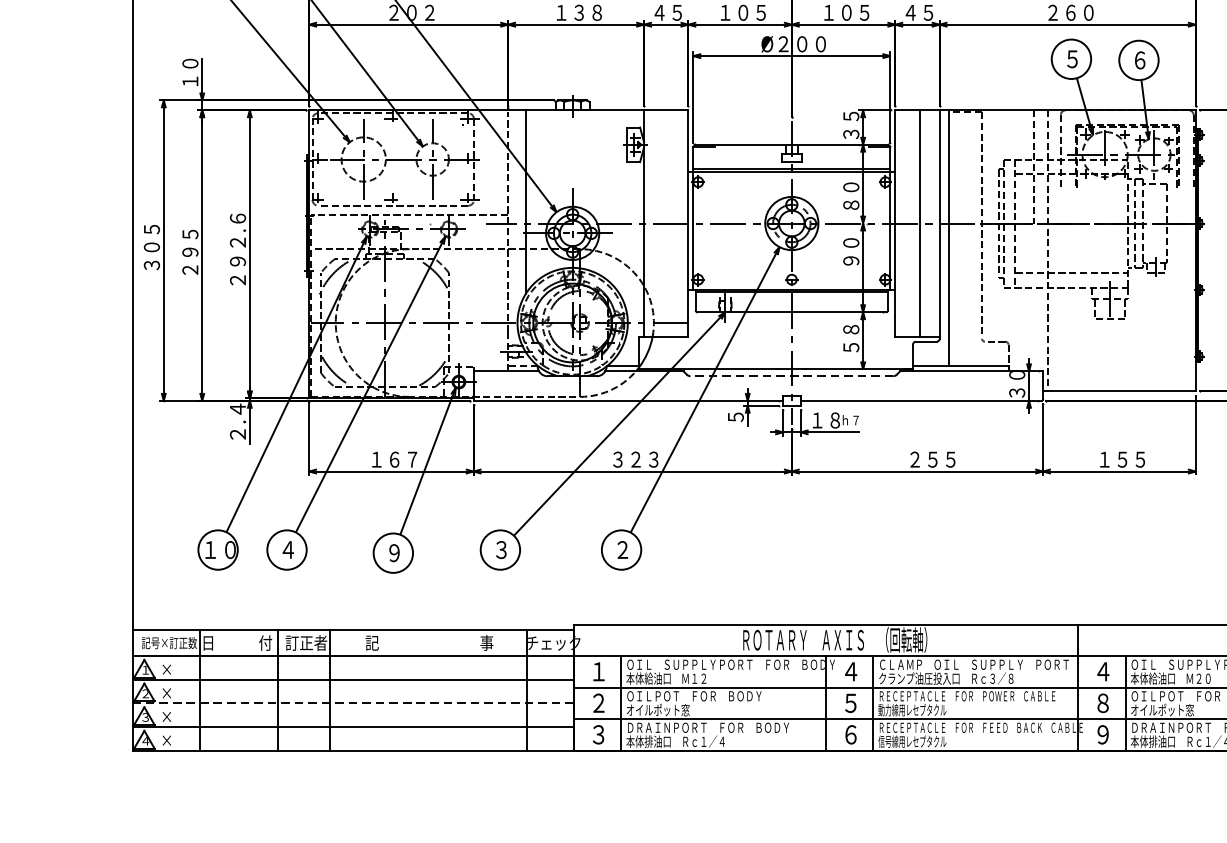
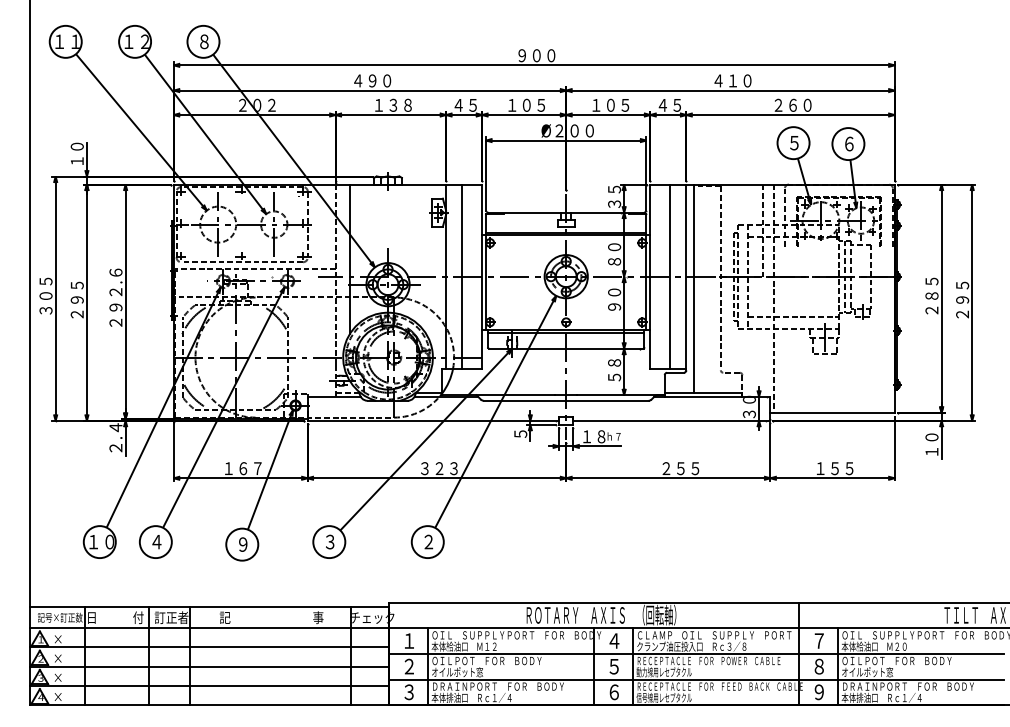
line: (664, 223) -> (462, 276), added
line: (790, 375) -> (565, 400), dashed -> solid
text: (1103, 671) -> (819, 640), ４ -> ７
line: (353, 703) -> (209, 666), dashed -> solid

